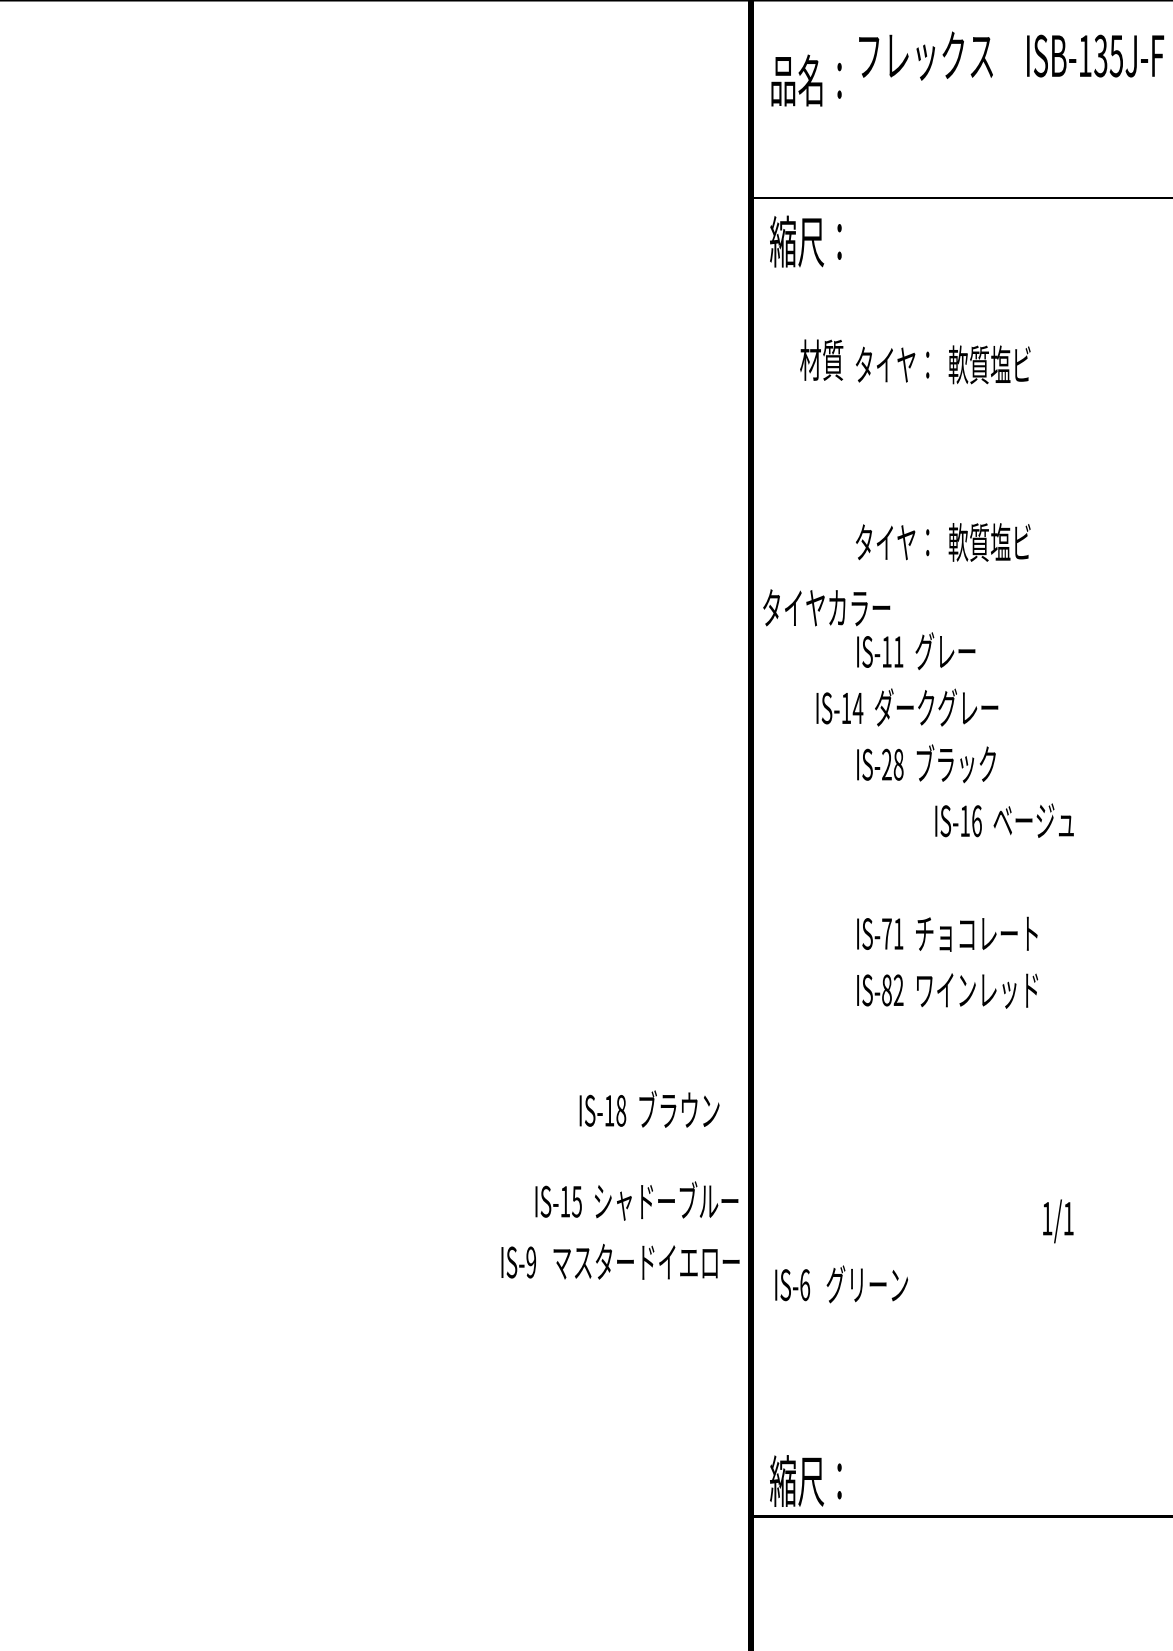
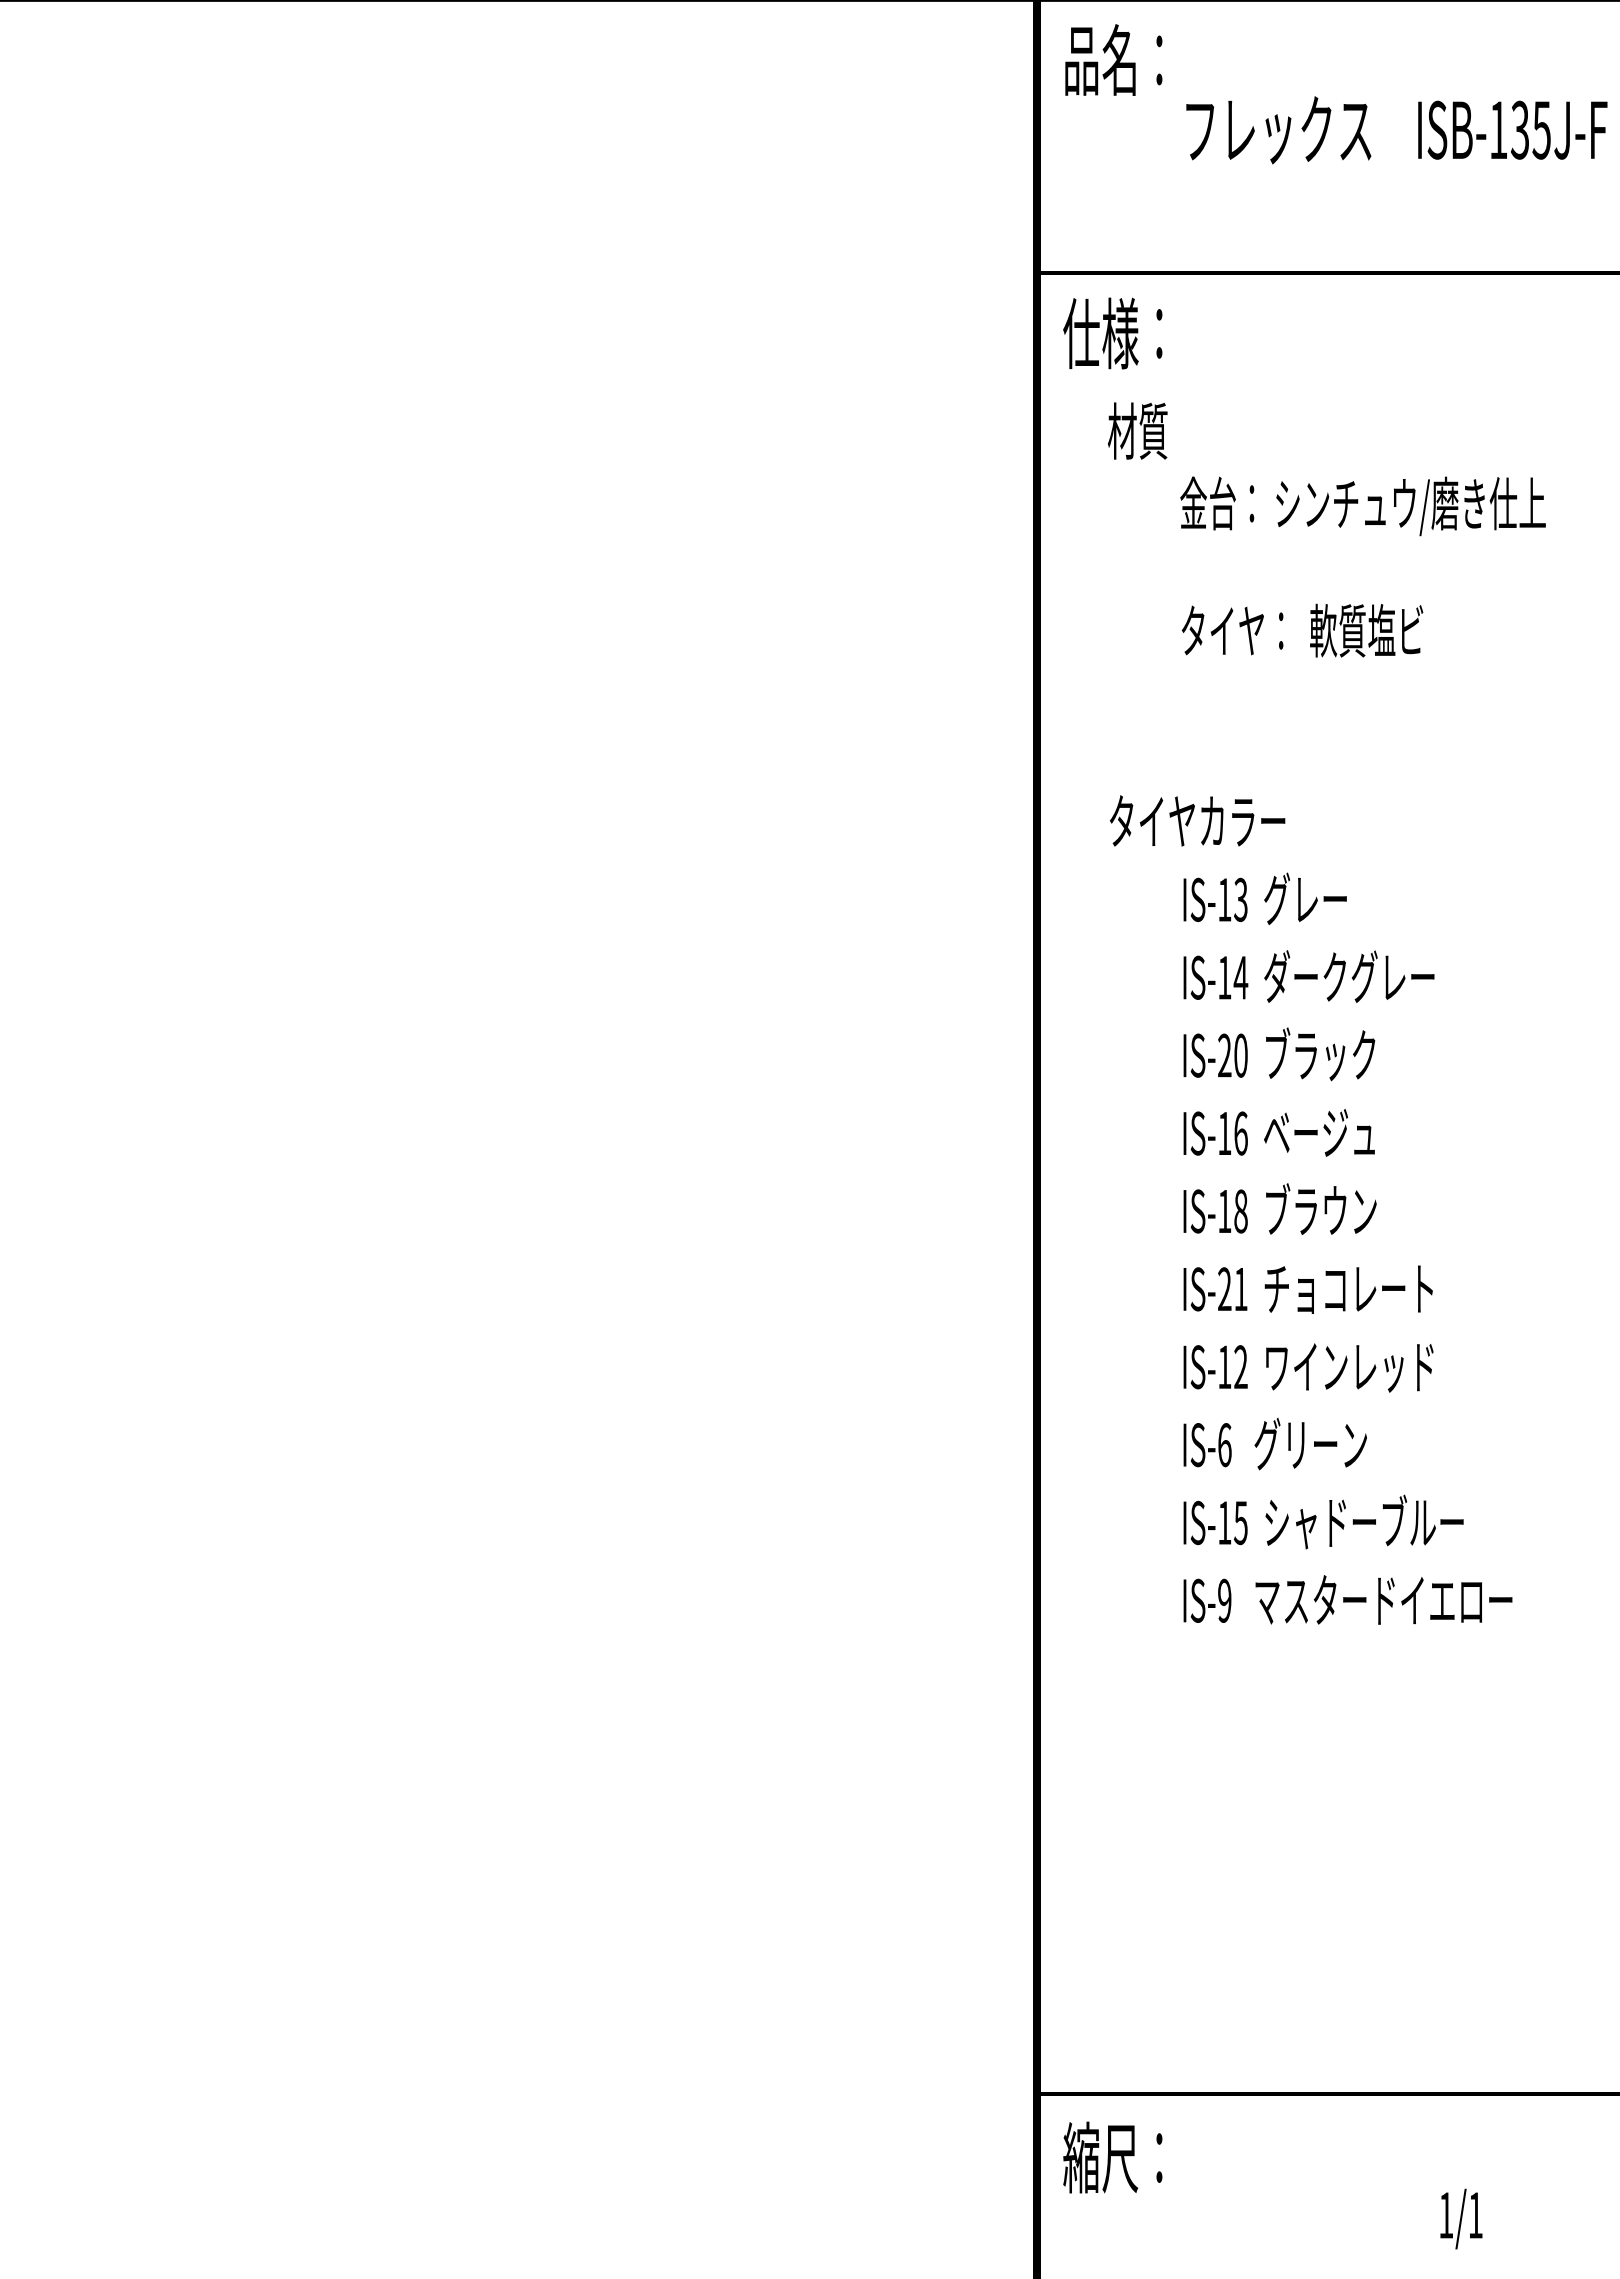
text: (1011, 56) -> (1396, 130), moved
text: (806, 80) -> (1113, 59), moved
text: (796, 241) -> (1100, 333), 縮尺： -> 仕様：
text: (821, 359) -> (1137, 430), moved
text: (986, 367) -> (1362, 506), タイヤ：  軟質塩ビ -> 金台： シンチュウ/磨き仕上
text: (943, 542) -> (1302, 630), moved
text: (826, 607) -> (1197, 820), moved
text: (898, 651) -> (1240, 899), IS-11 -> IS-13
text: (907, 707) -> (1308, 976), moved
text: (898, 764) -> (1240, 1055), IS-28 -> IS-20
text: (1004, 820) -> (1278, 1132), moved
text: (886, 933) -> (1224, 1288), IS-71 -> IS-21
text: (886, 990) -> (1224, 1367), IS-82 -> IS-12
text: (649, 1108) -> (1279, 1208), moved
text: (636, 1200) -> (1323, 1521), moved
text: (1058, 1220) -> (1461, 2218), moved
text: (620, 1261) -> (1347, 1599), moved
text: (841, 1283) -> (1274, 1443), moved
text: (805, 1480) -> (1112, 2157), moved

